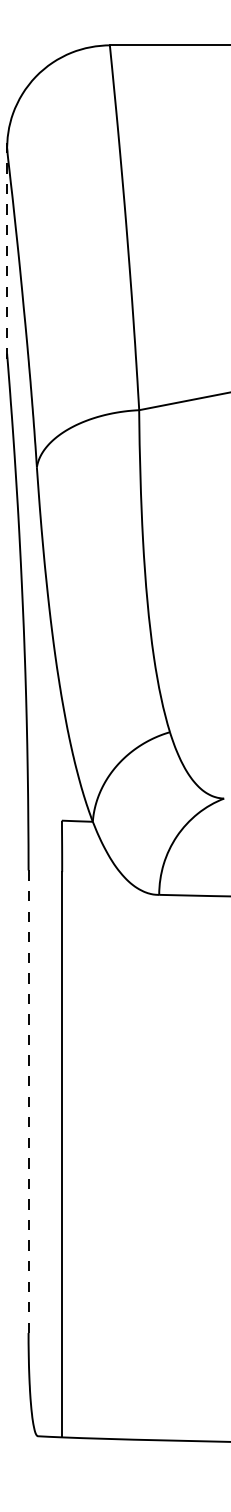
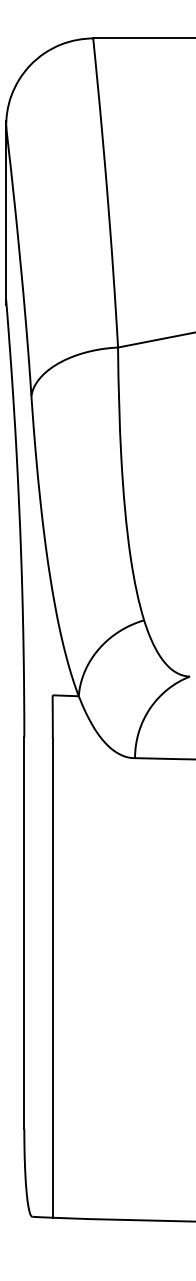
line: (7, 251) -> (6, 213), dashed -> solid
line: (28, 1101) -> (24, 933), dashed -> solid

